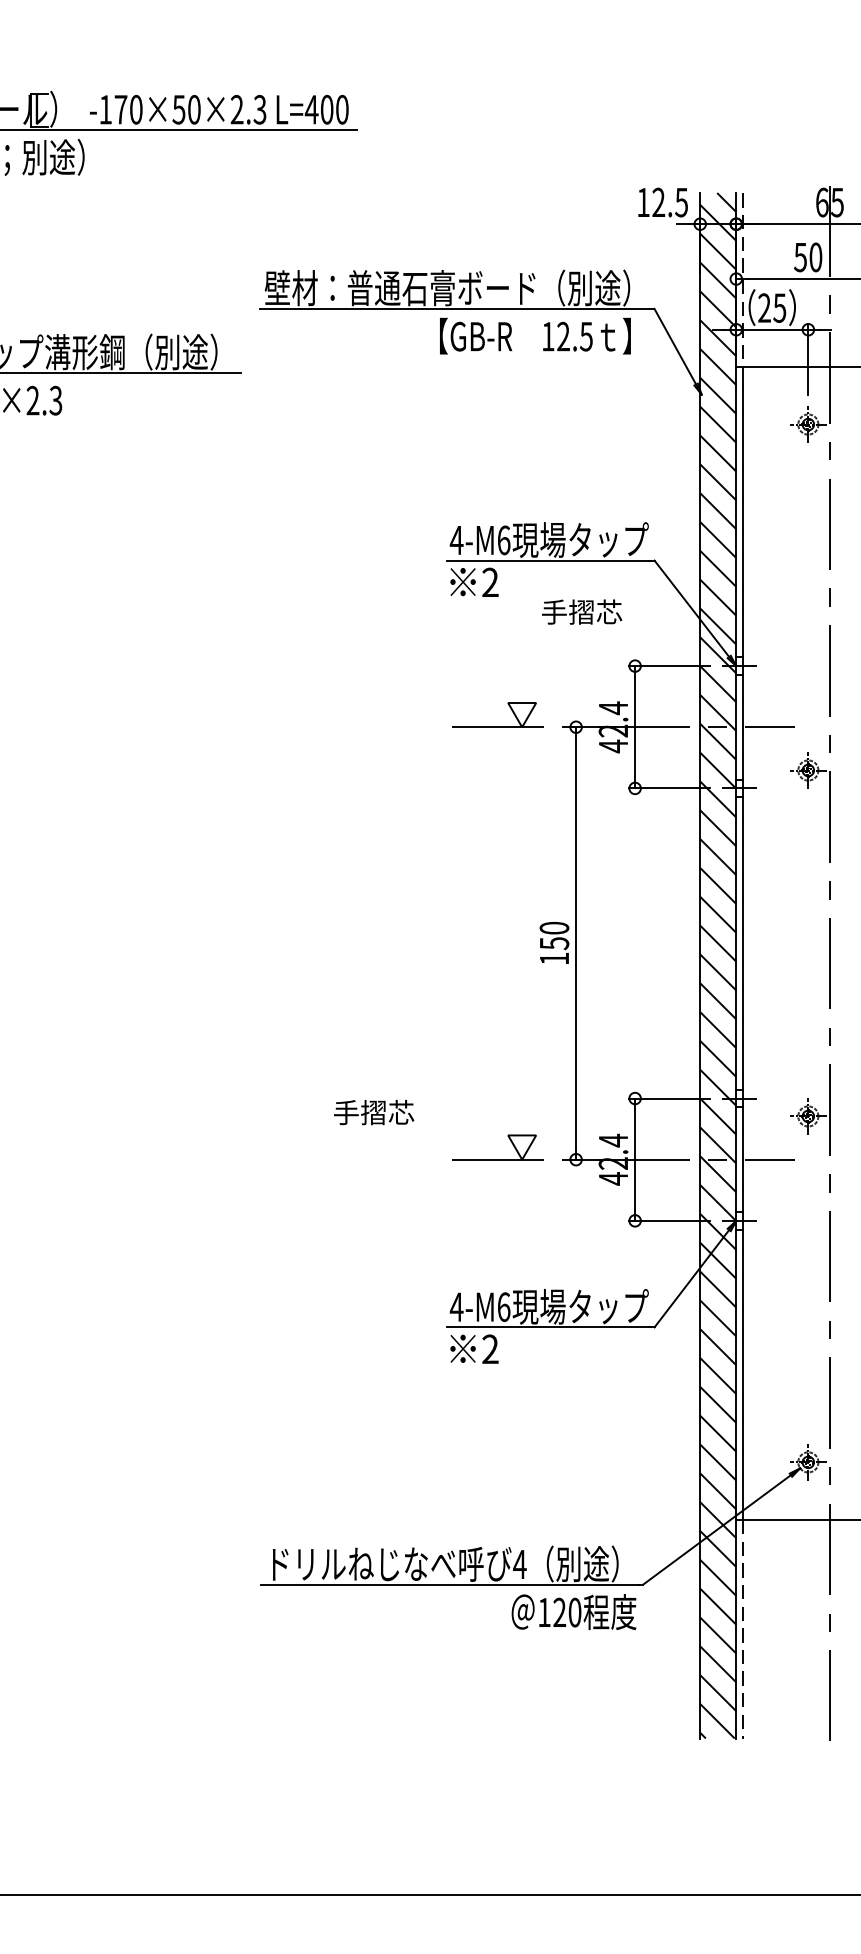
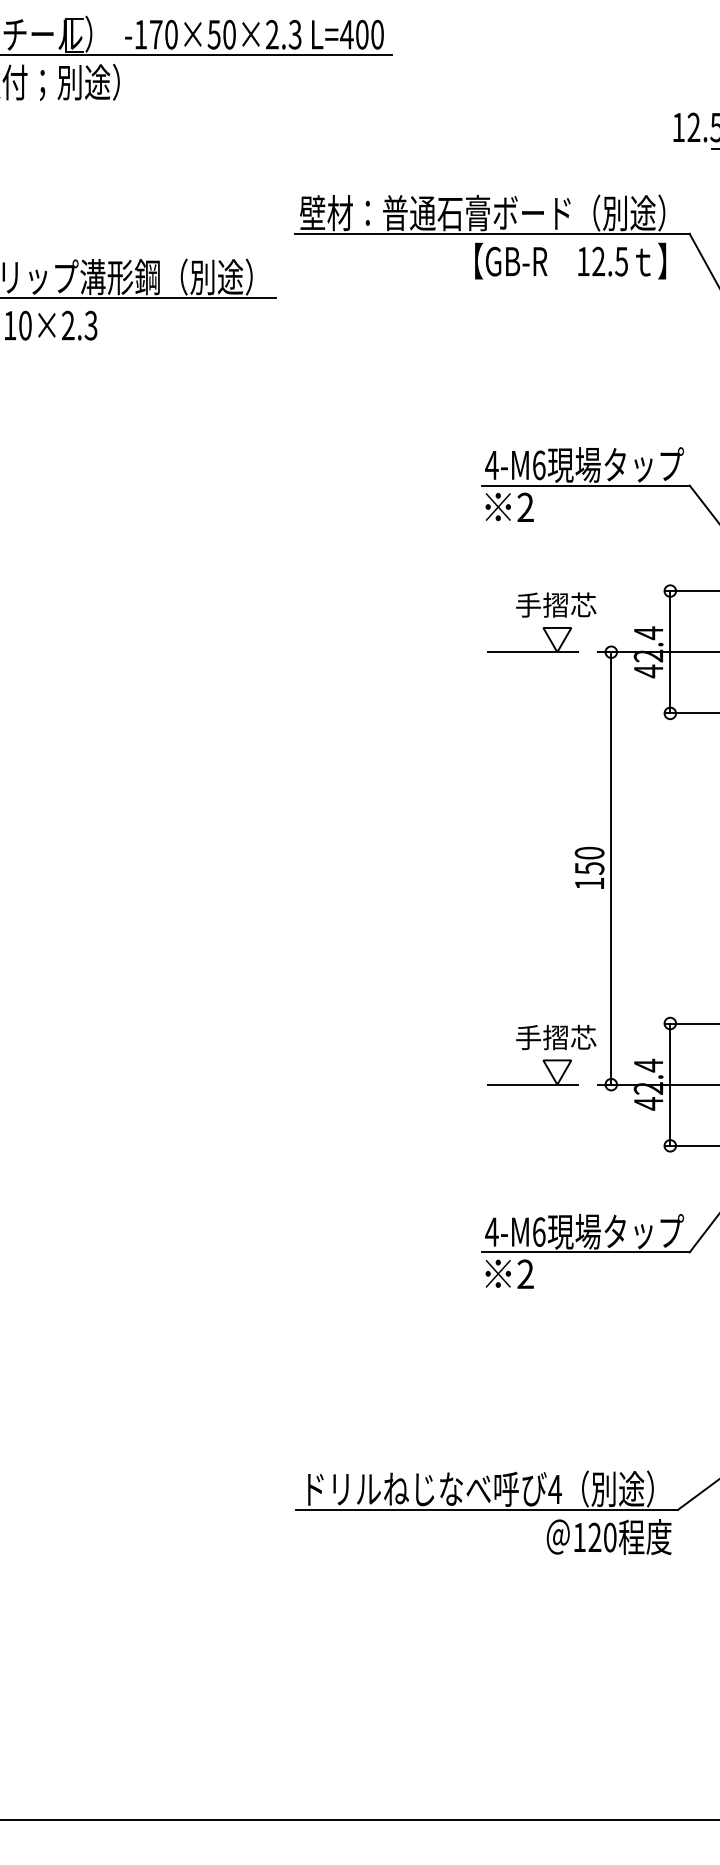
text: (582, 611) -> (556, 604), moved
text: (374, 1112) -> (556, 1037), moved

